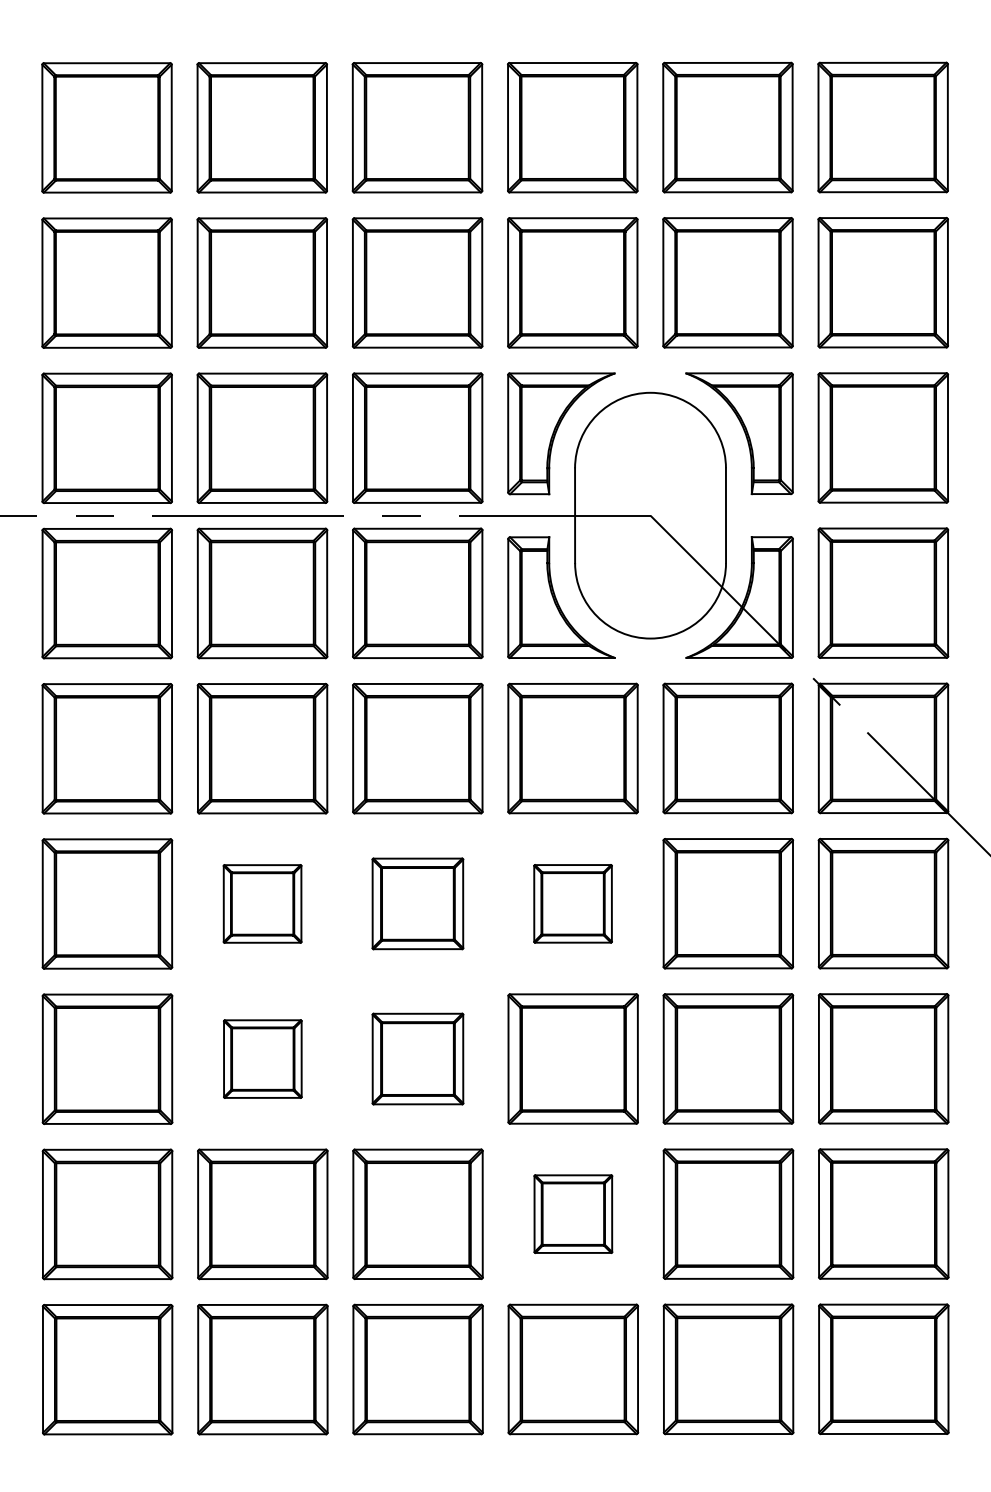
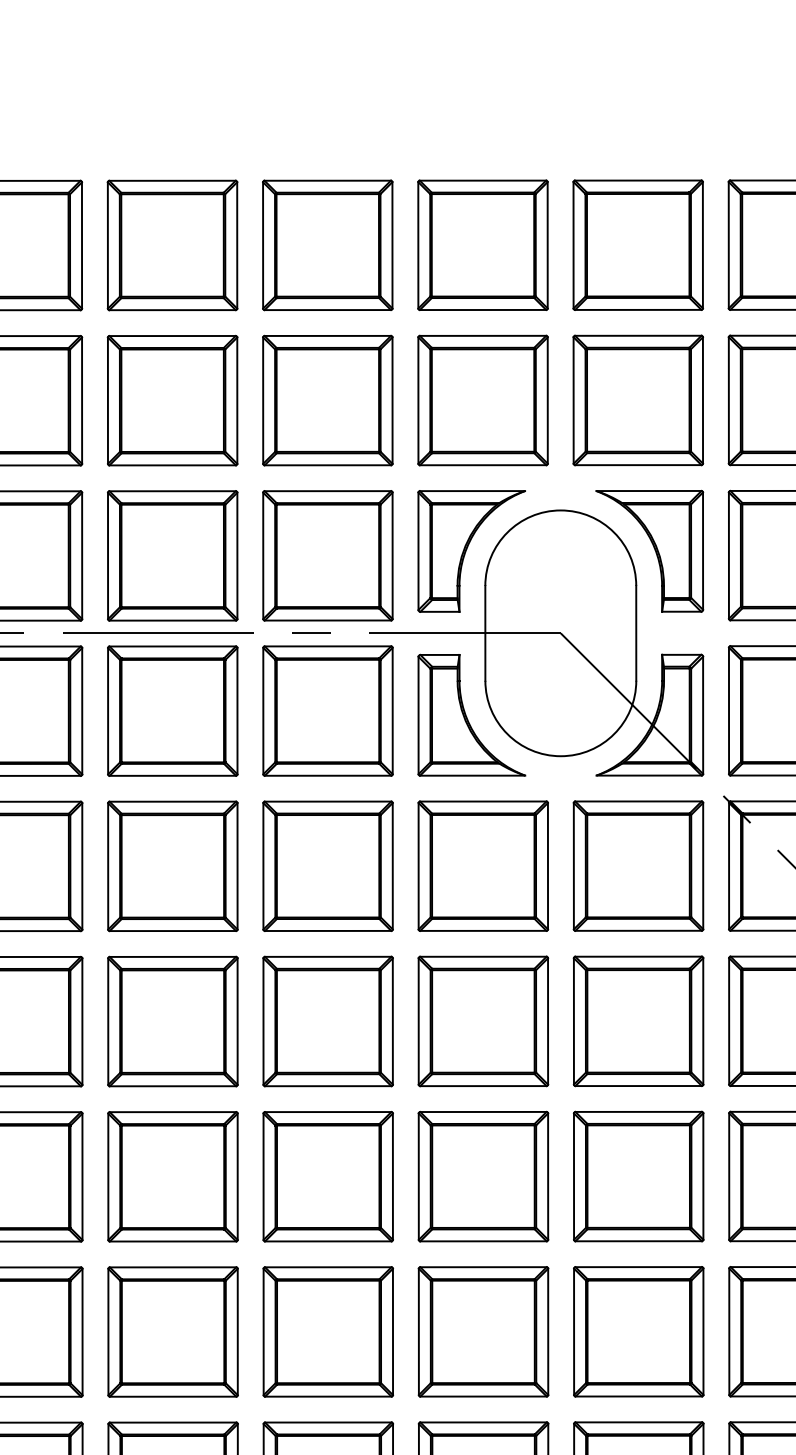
part: (262, 903) -> (172, 1021), size x1.67
part: (417, 903) -> (327, 1021), size x1.43
part: (572, 903) -> (482, 1021), size x1.67
part: (262, 1058) -> (172, 1176), size x1.67
part: (417, 1058) -> (327, 1176), size x1.43
part: (573, 1213) -> (483, 1331), size x1.67

